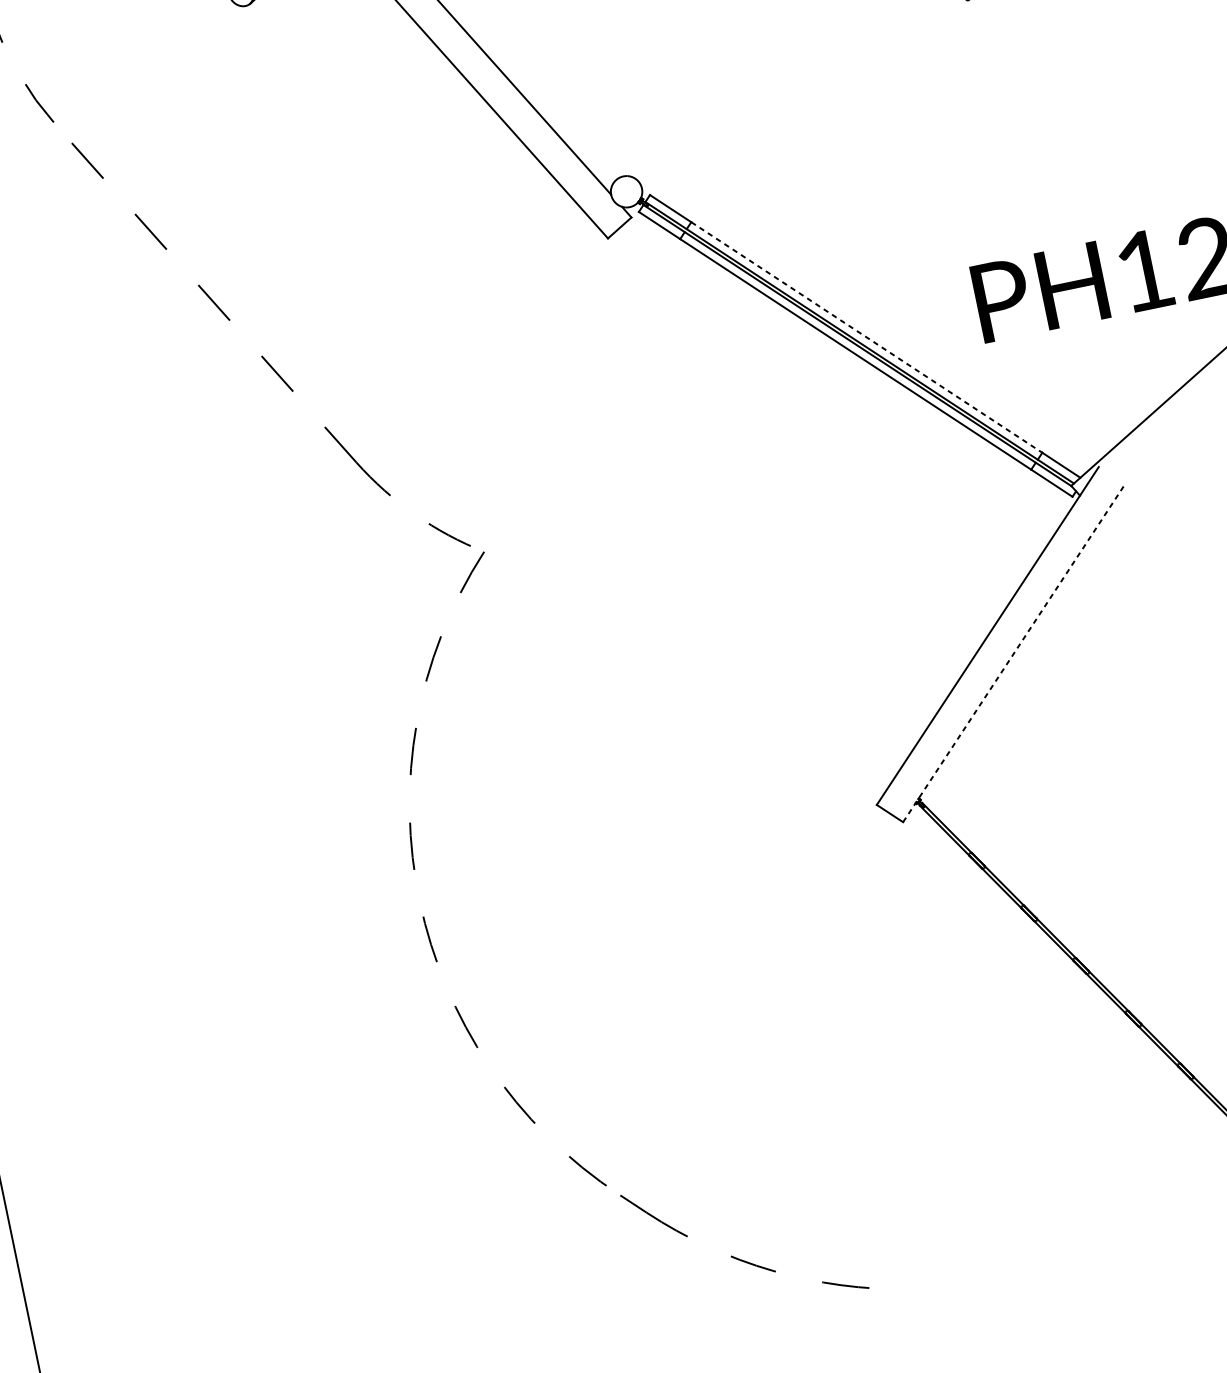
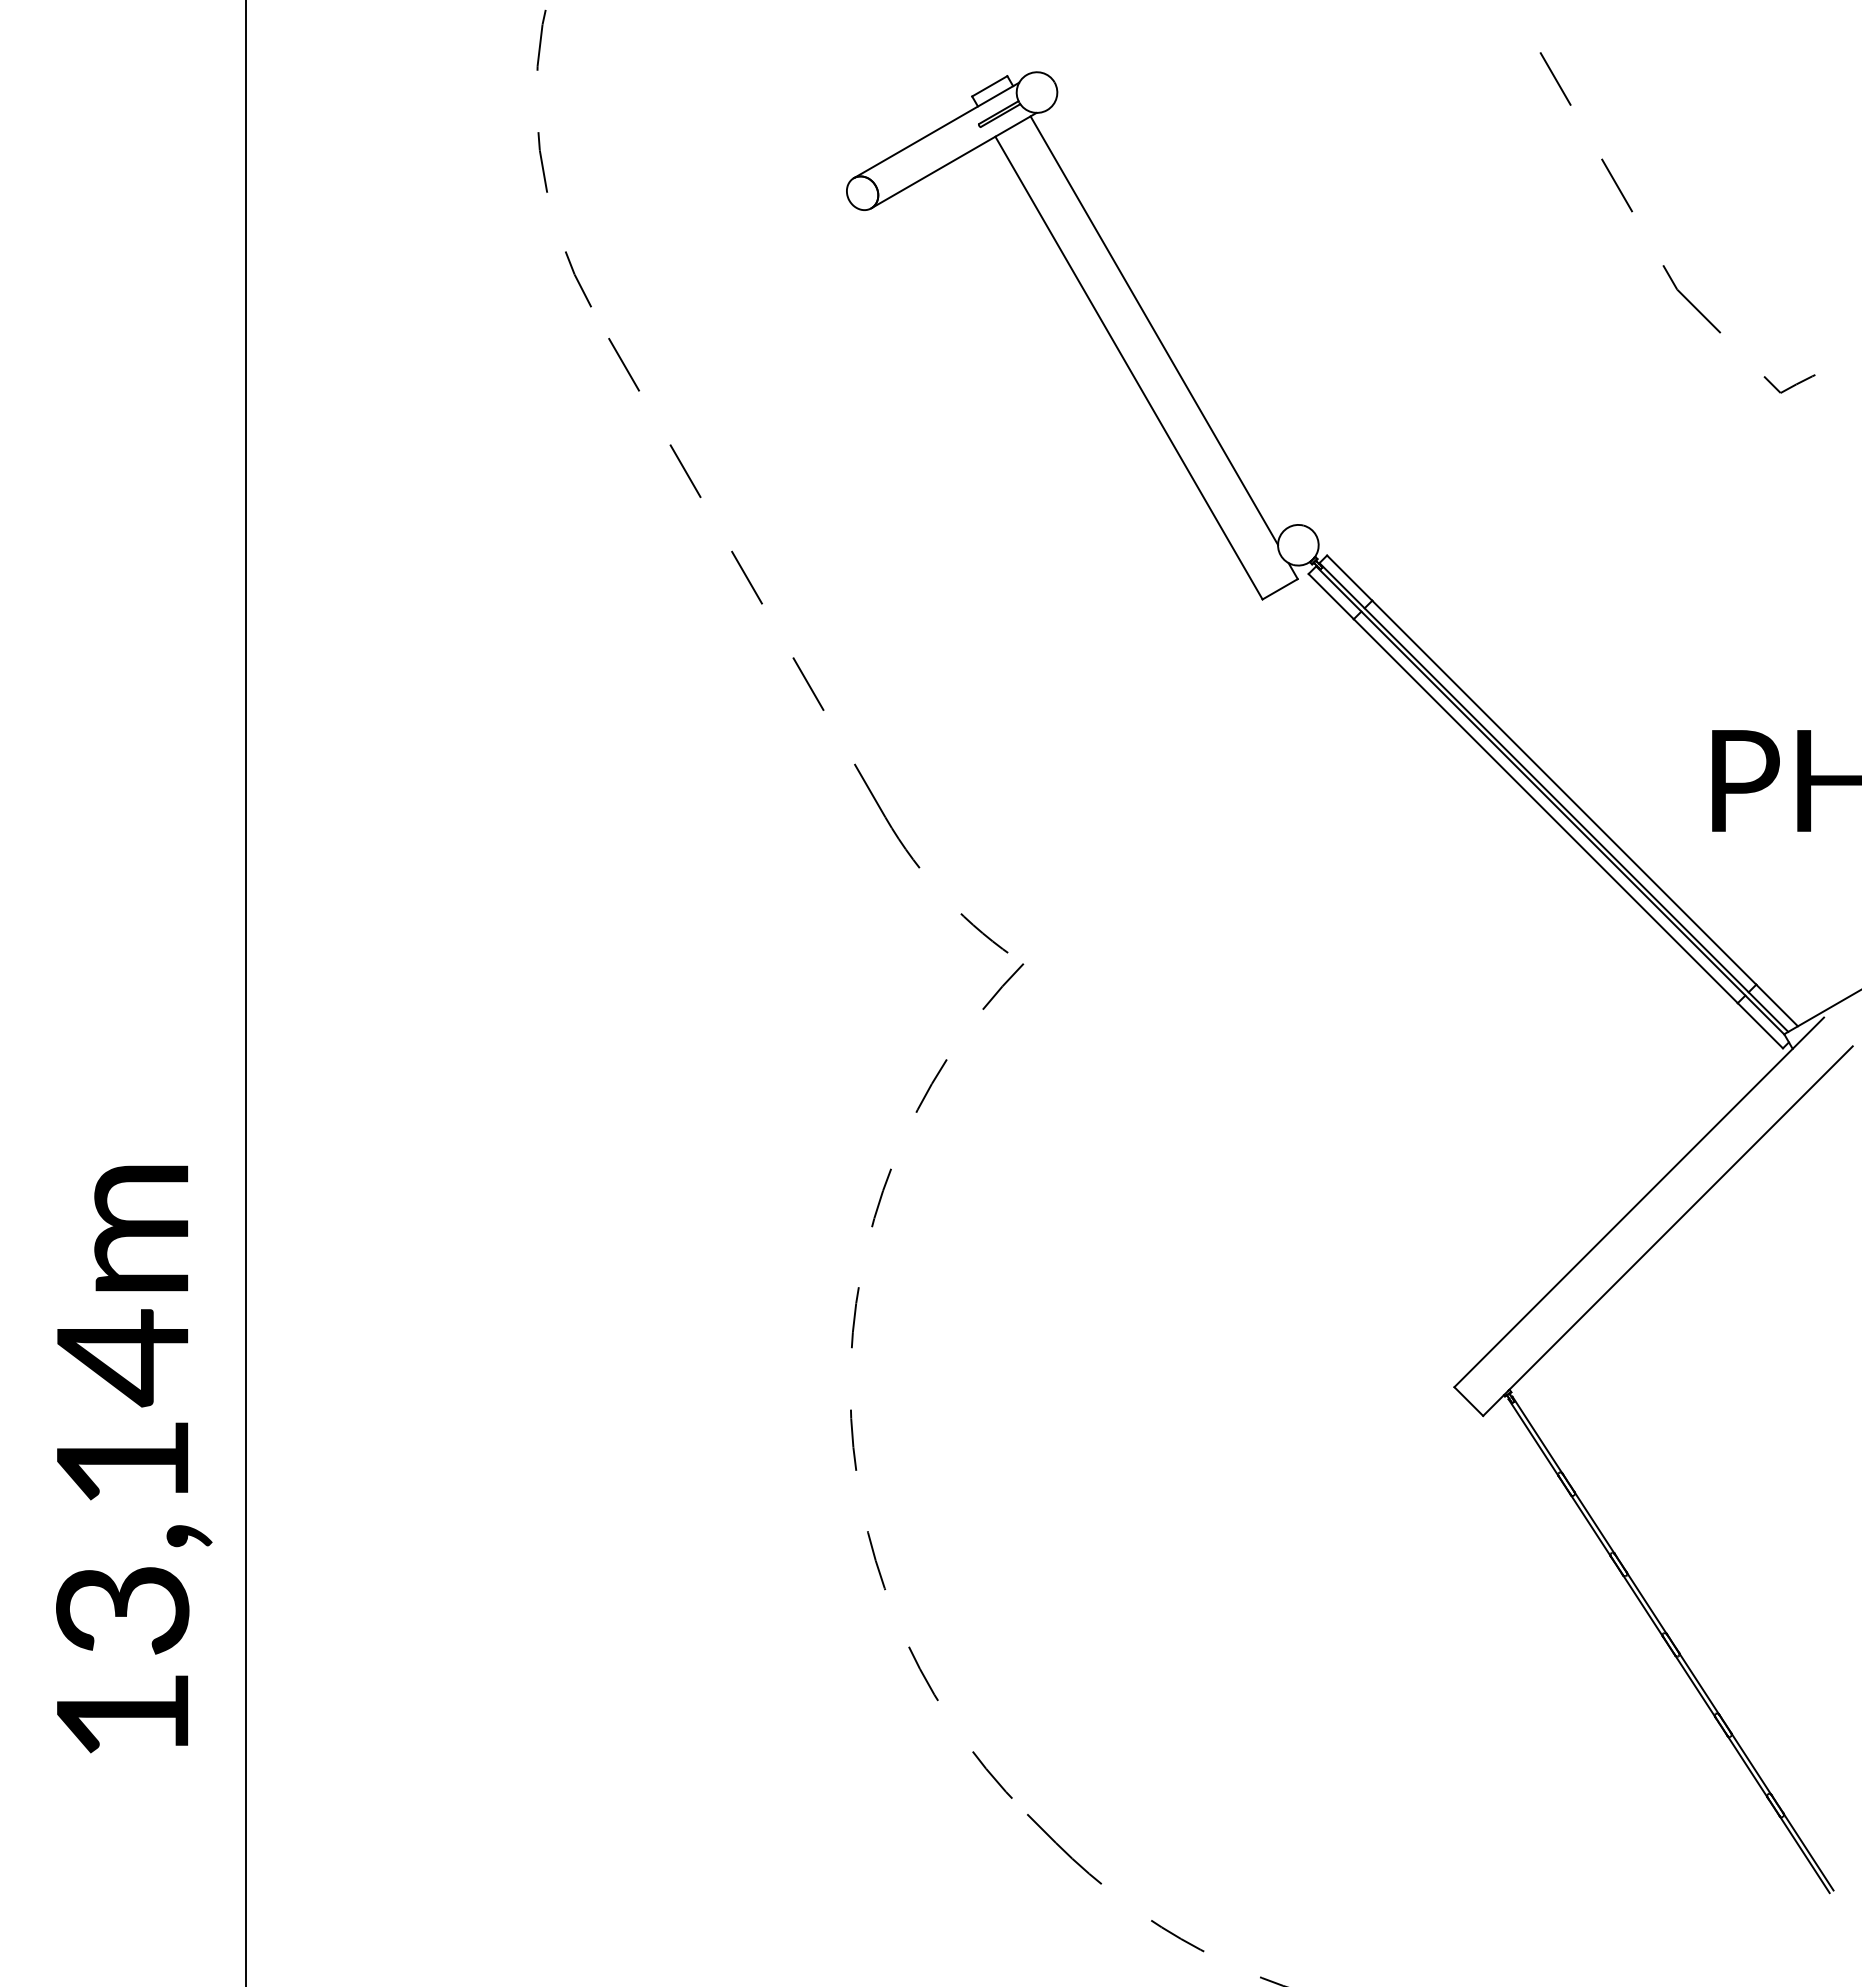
line: (866, 337) -> (1564, 792), dashed -> solid
line: (1014, 652) -> (1668, 1230), dashed -> solid

